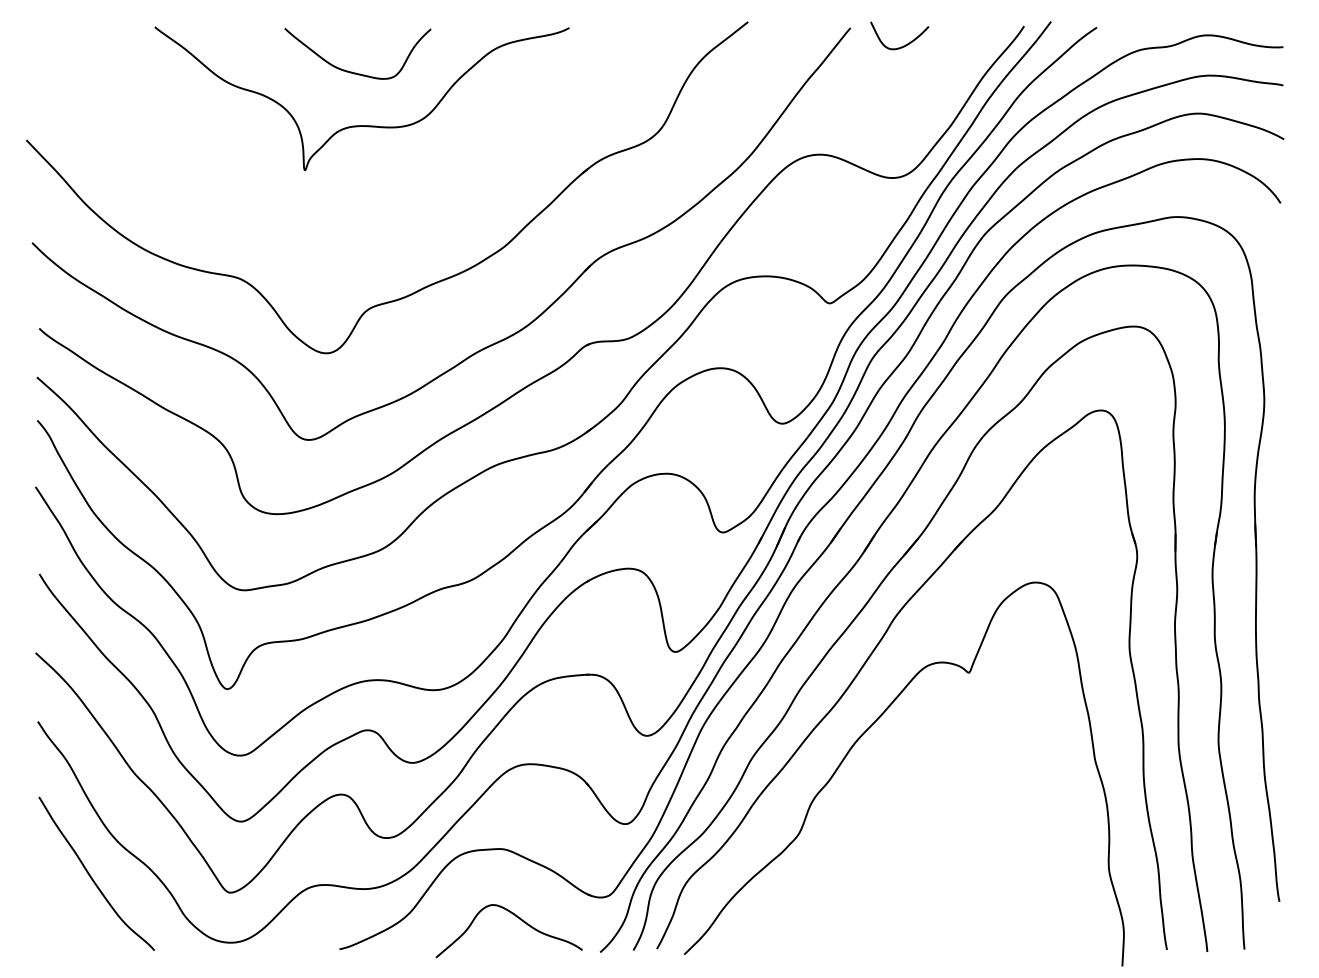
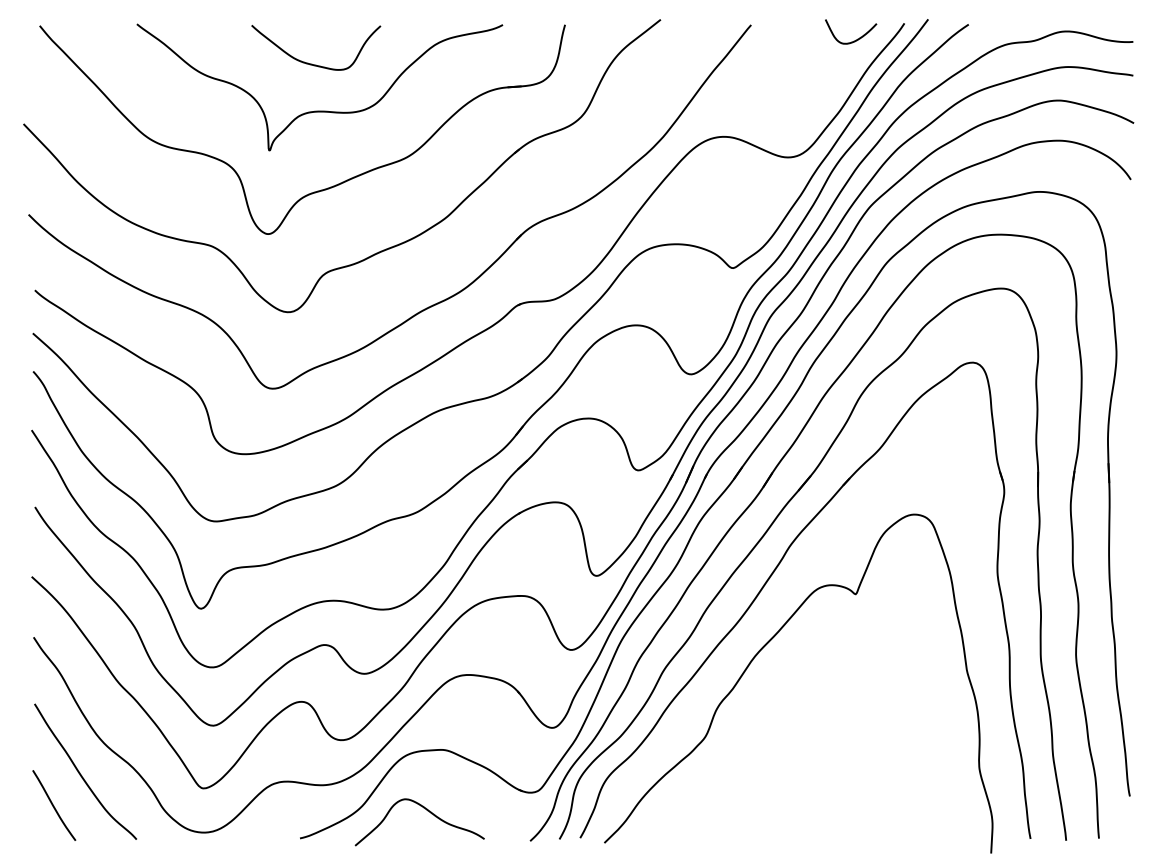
curve: (903, 45) -> (854, 40), moved
part: (359, 215) -> (317, 190), added
curve: (60, 912) -> (53, 805), added
curve: (516, 917) -> (426, 810), moved

